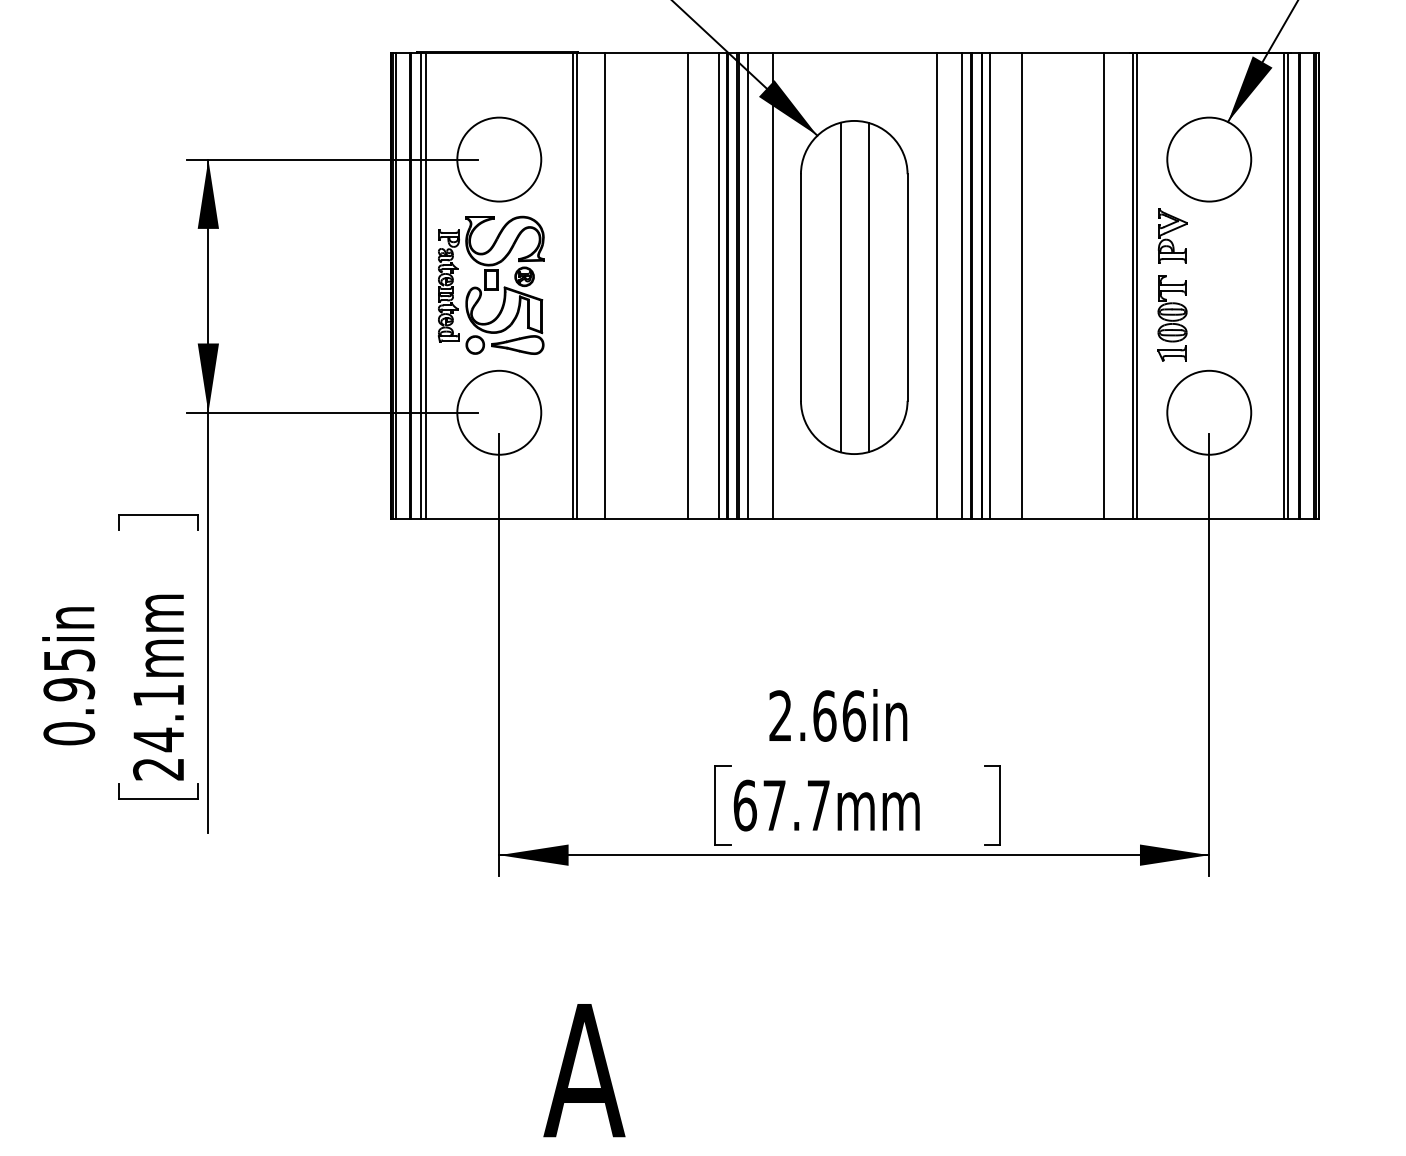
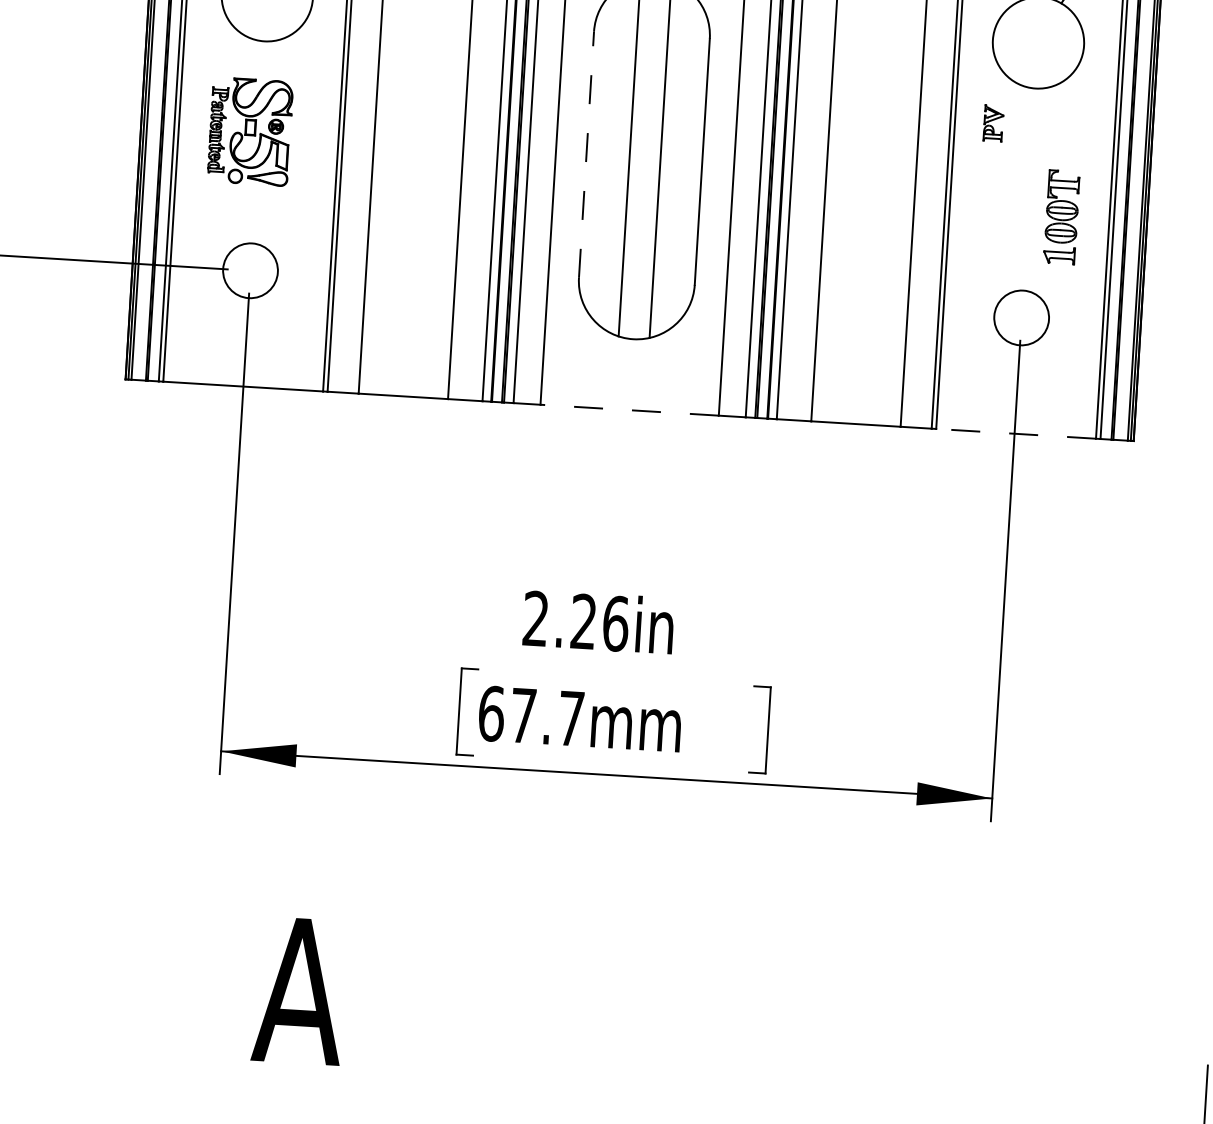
part: (1172, 235) -> (993, 122), size x0.6
part: (491, 284) -> (250, 130), size x0.7
line: (800, 287) -> (586, 154), solid -> dashed
part: (1172, 318) -> (1061, 217), moved
circle: (499, 412) -> (250, 270), size x0.6
circle: (1209, 412) -> (1021, 317), size x0.6
line: (854, 519) -> (629, 410), solid -> dashed
line: (1210, 519) -> (1015, 433), solid -> dashed
text: (824, 715) -> (583, 621), 2.66in -> 2.26in

